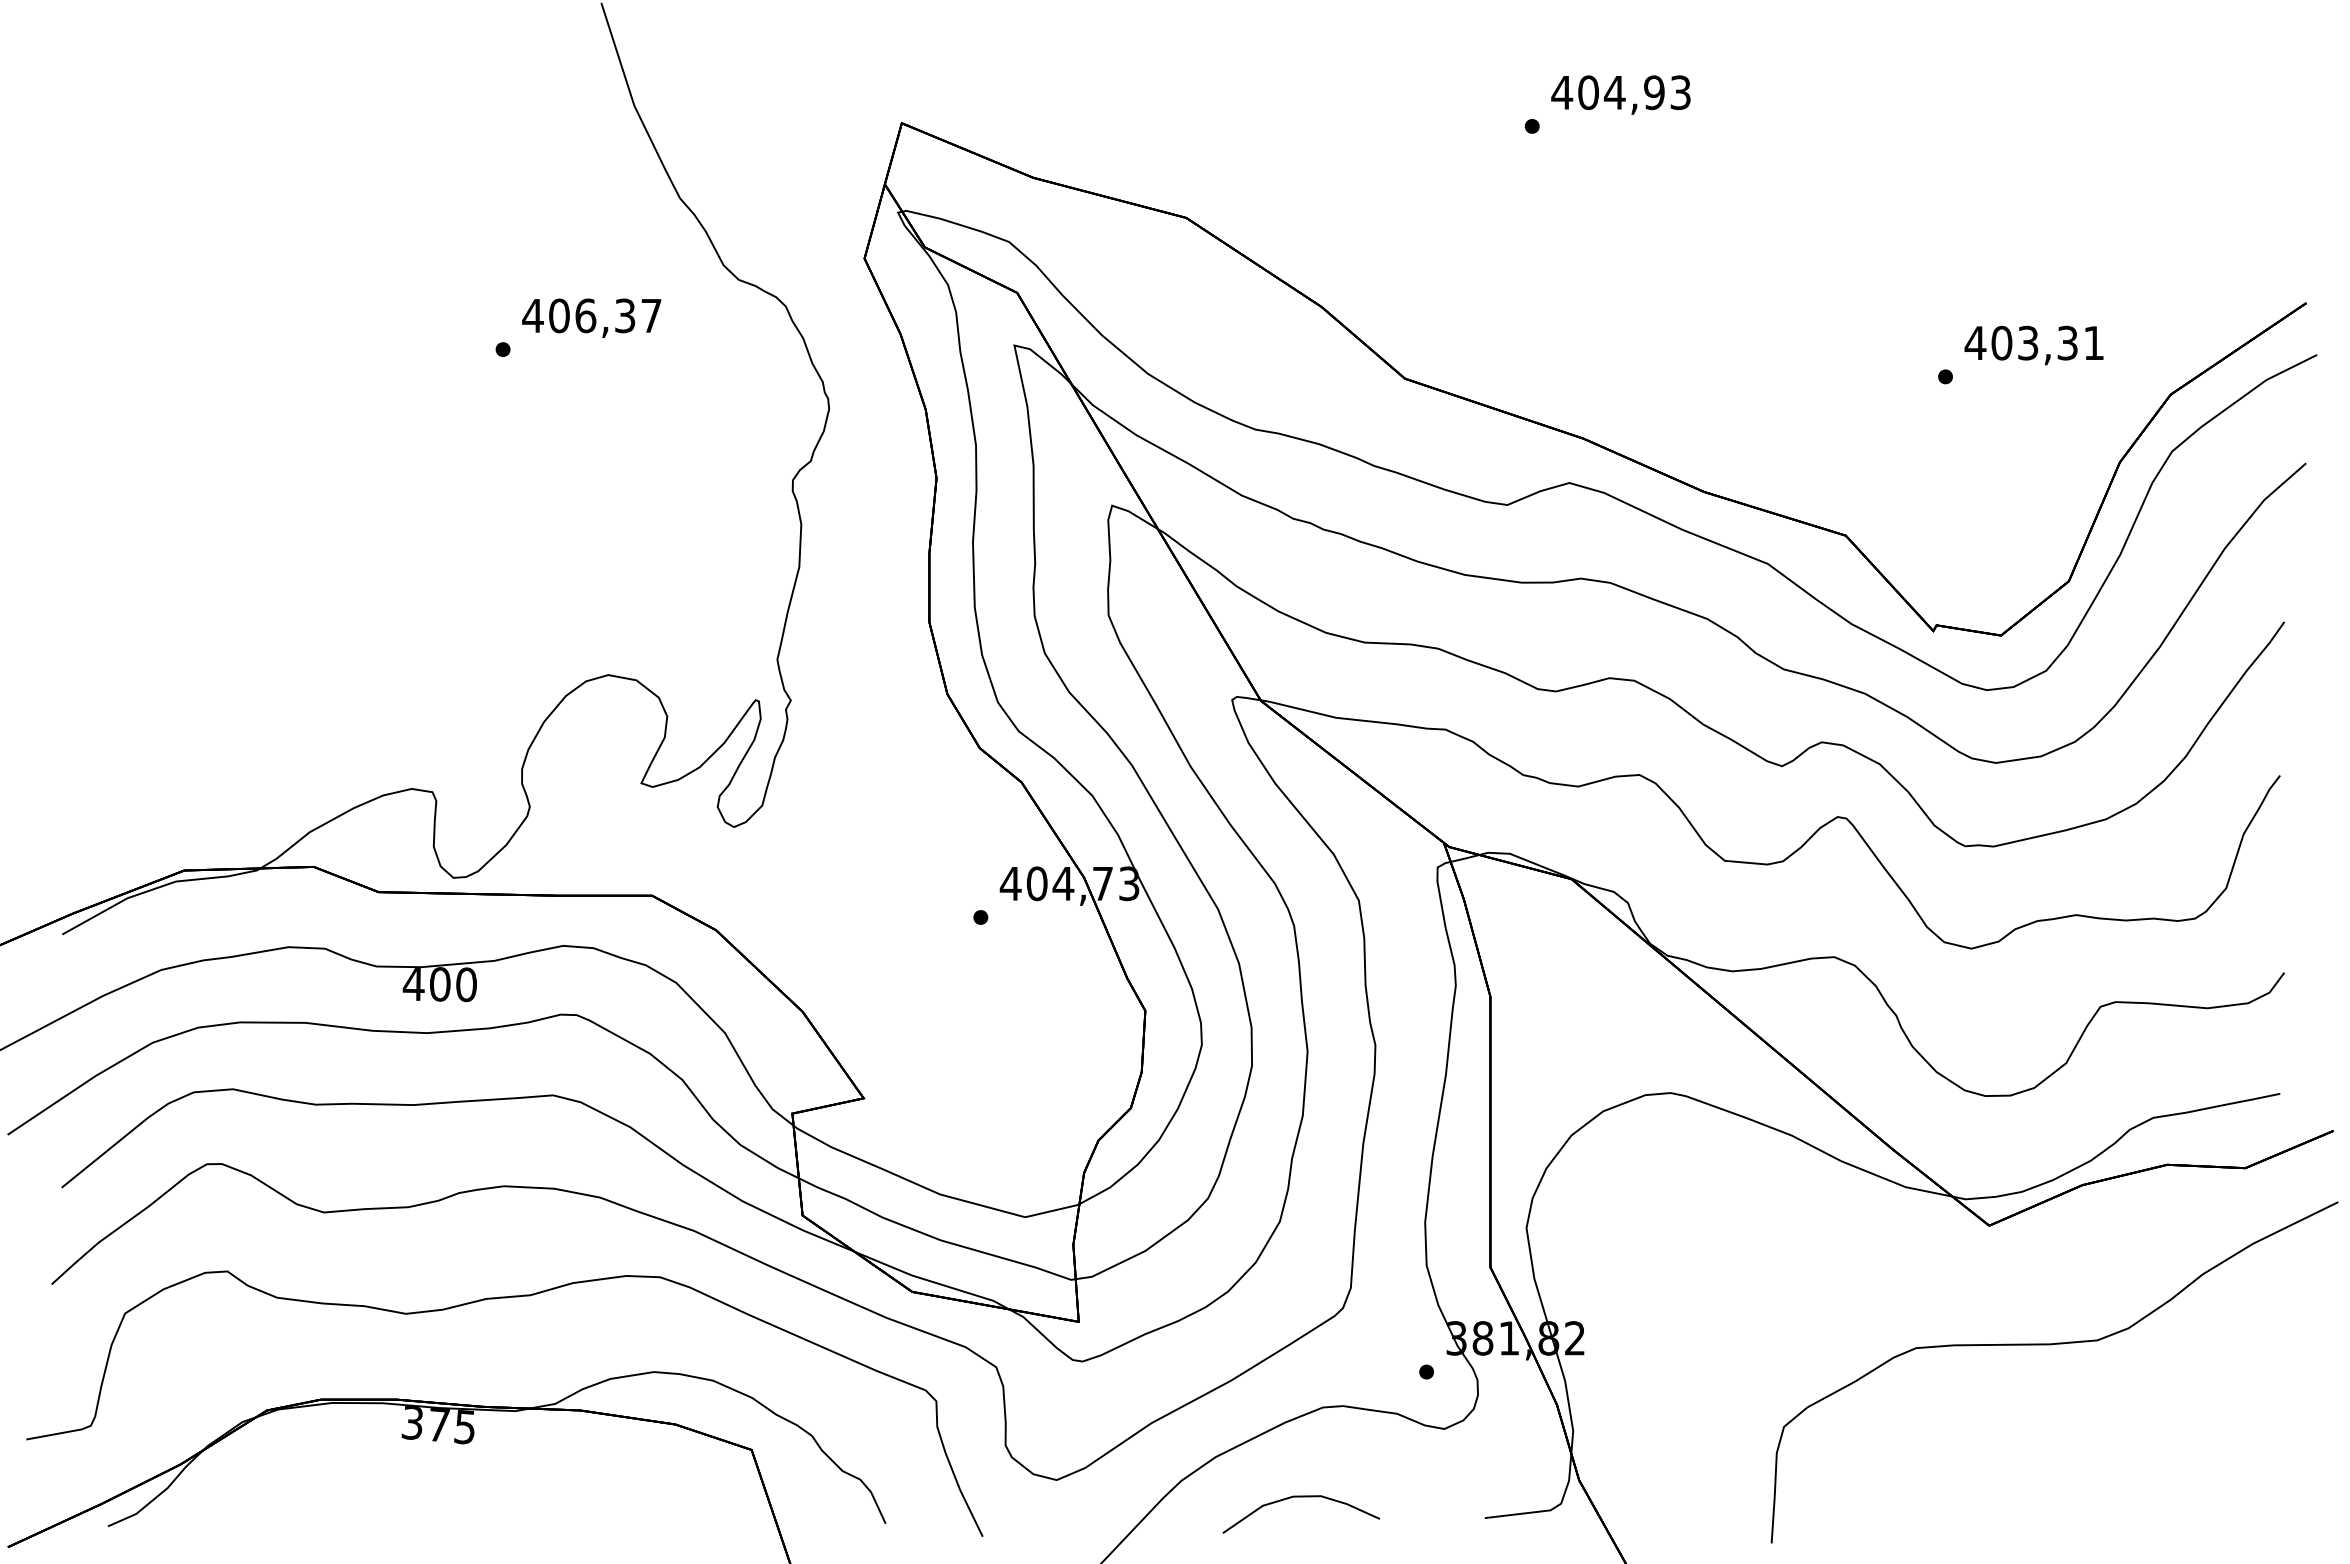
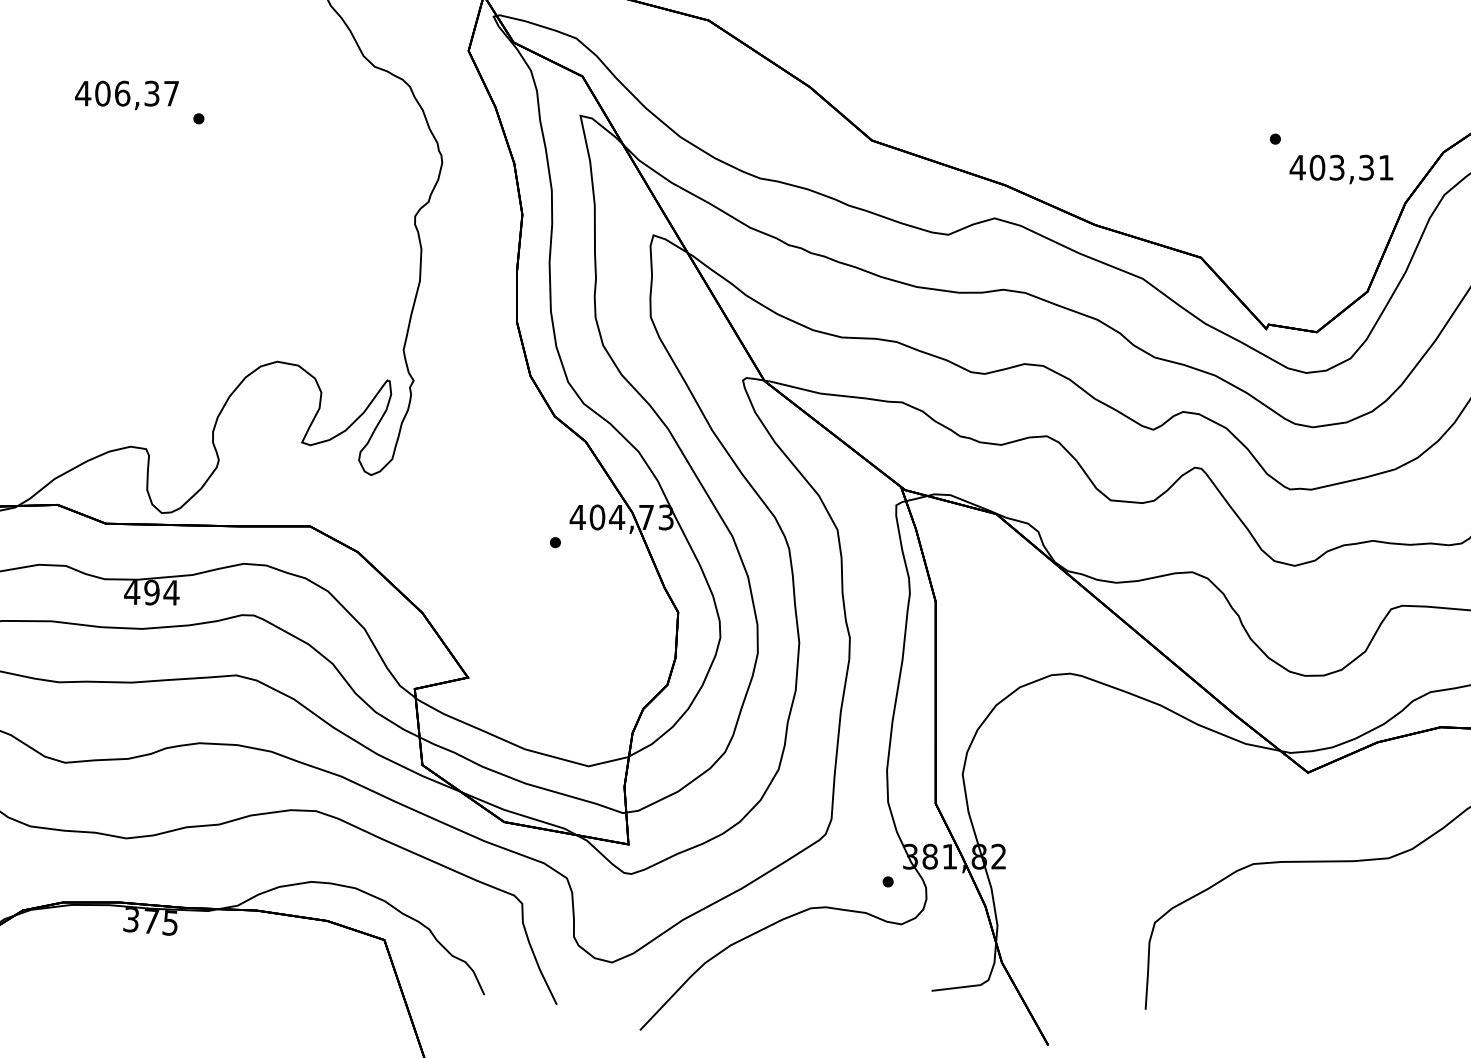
text: (591, 317) -> (126, 94), moved
text: (2033, 345) -> (1341, 169), moved
text: (453, 984) -> (161, 592), 400 -> 494
curve: (1301, 1497) -> (794, 975), removed

